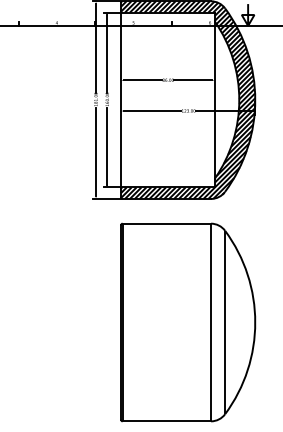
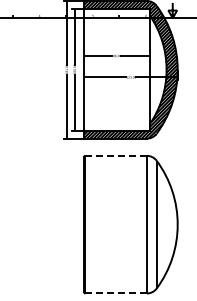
line: (167, 223) -> (116, 155), solid -> dashed
line: (167, 421) -> (116, 293), solid -> dashed

